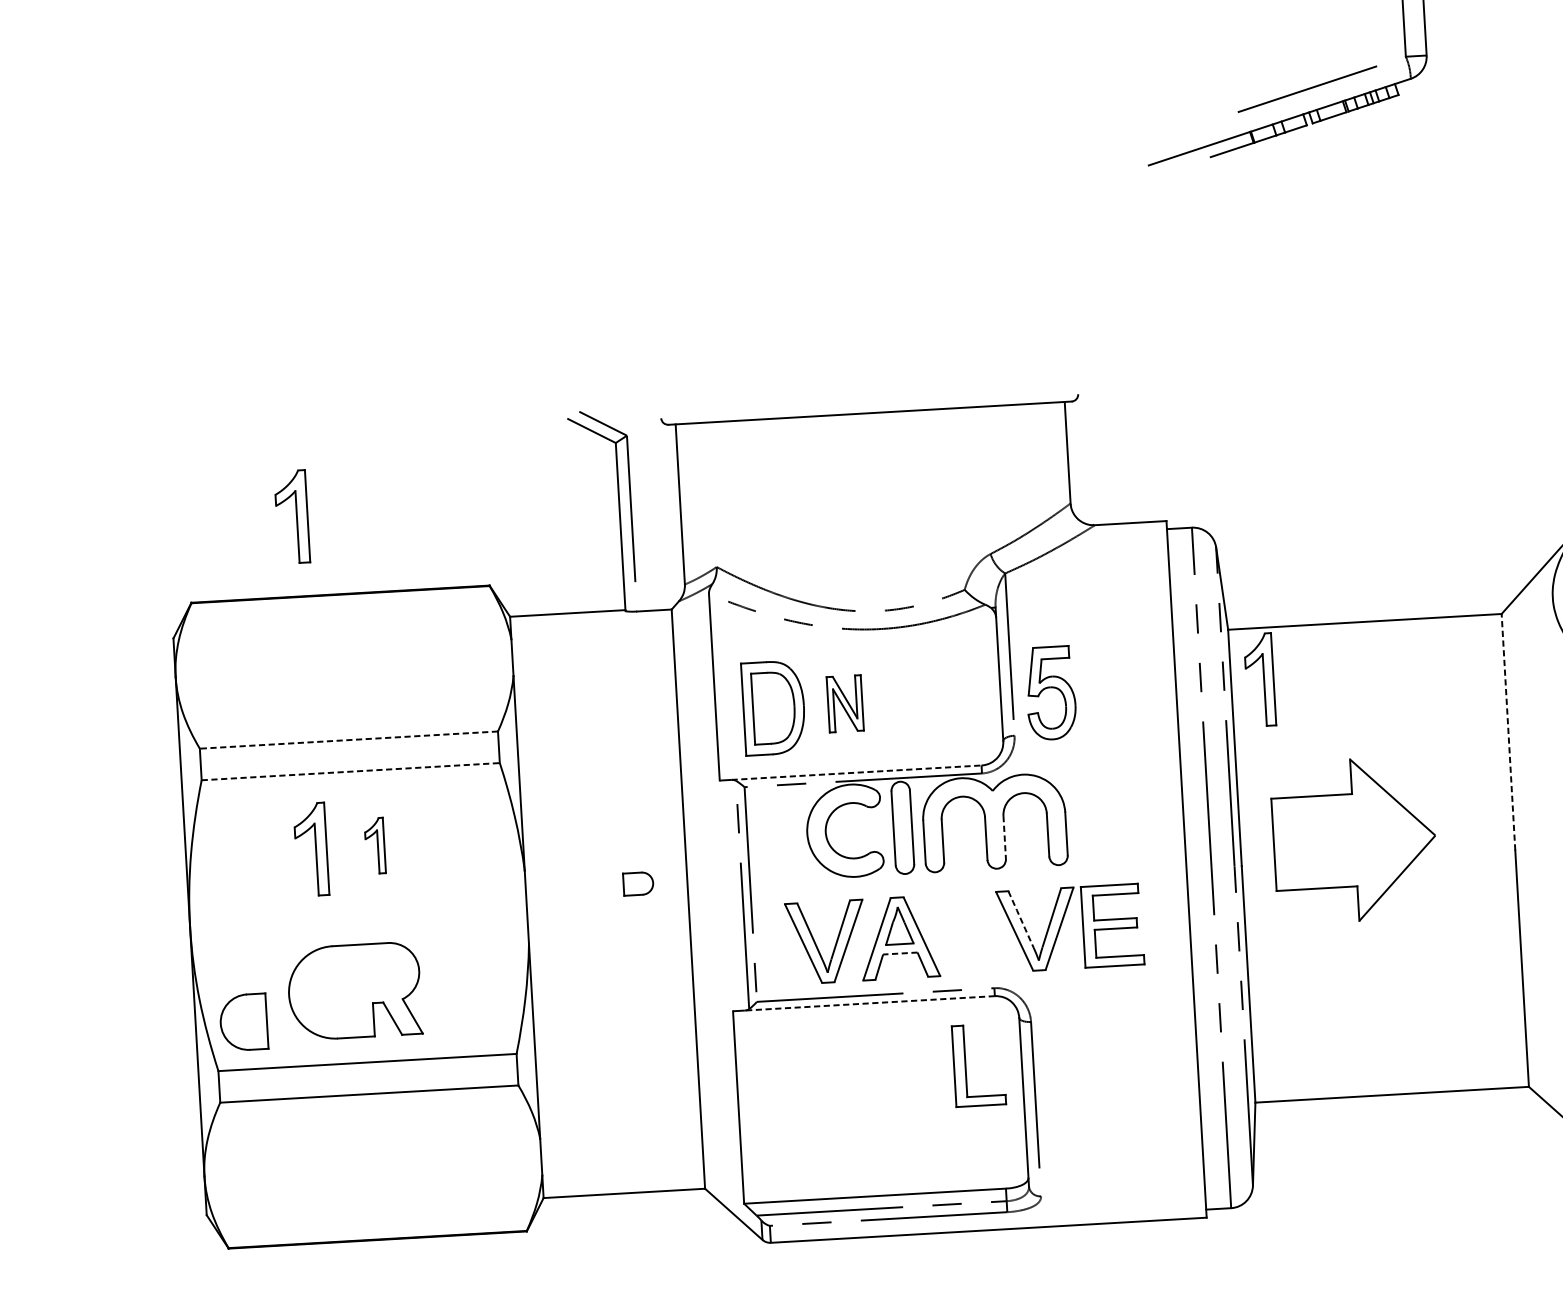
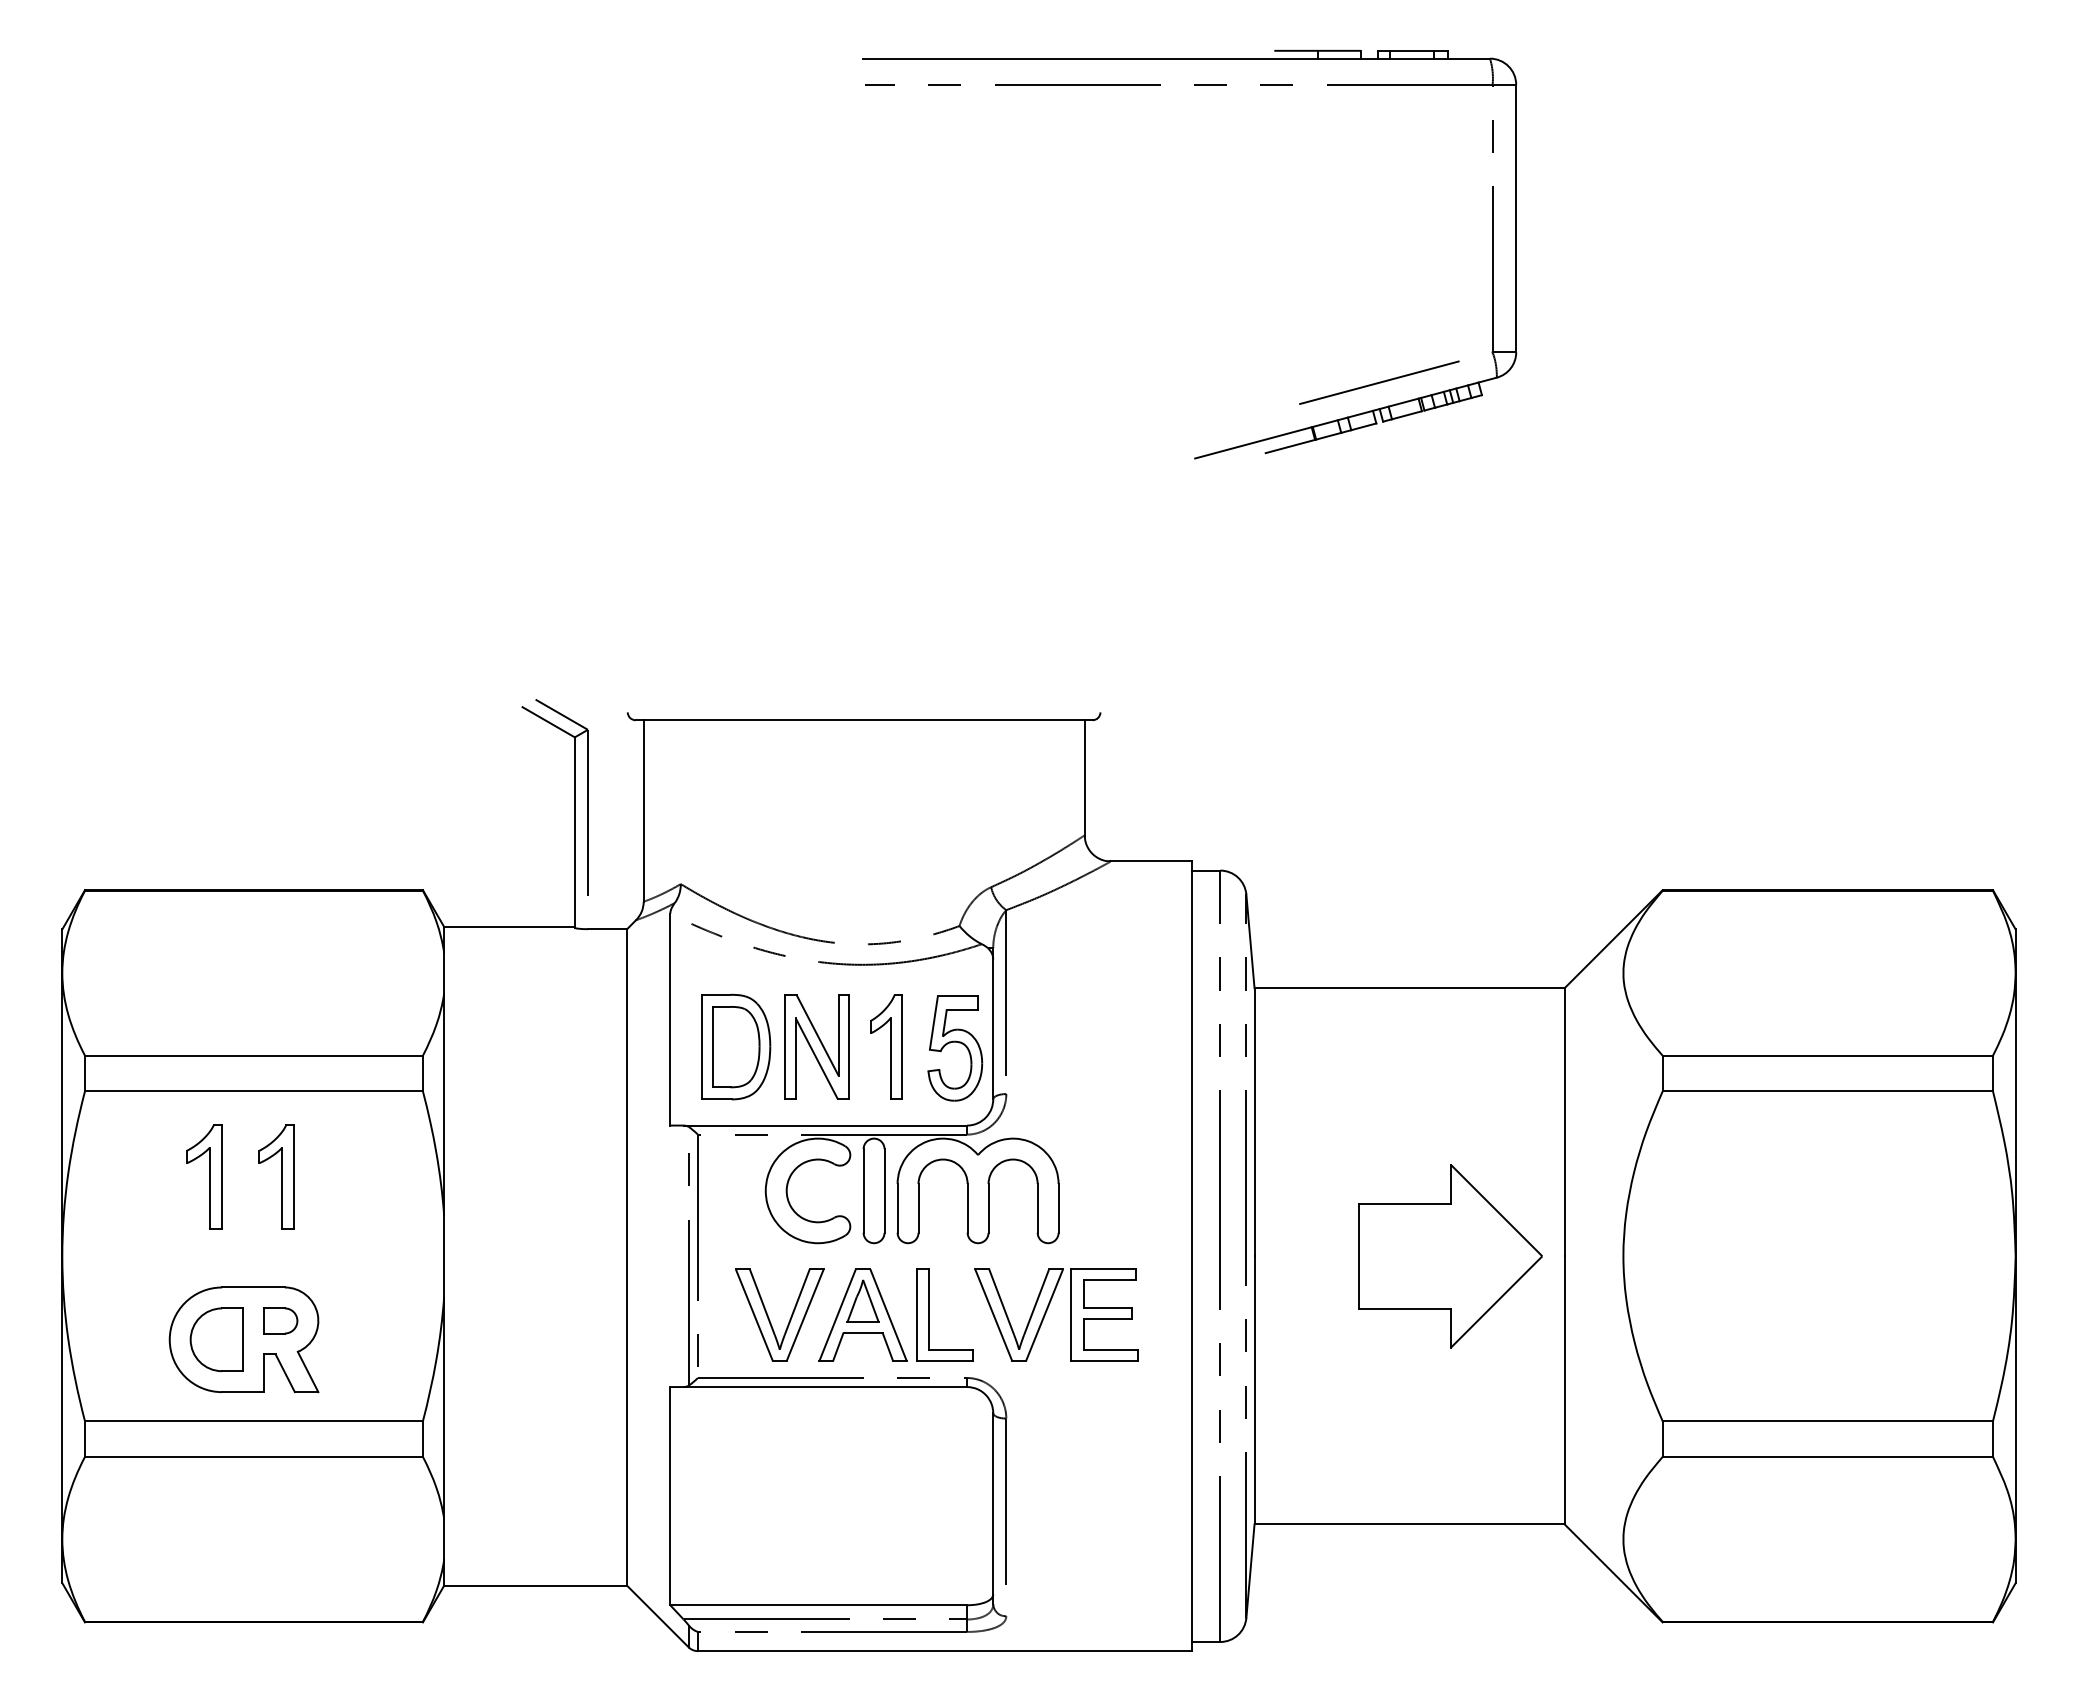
part: (292, 516) -> (204, 799), removed
part: (1260, 679) -> (886, 1046), moved
part: (1051, 693) -> (955, 1048), moved
part: (844, 703) -> (816, 1046), size x1.67
line: (1508, 731) -> (1564, 1121), dashed -> solid
line: (348, 739) -> (253, 1055), dashed -> solid
line: (350, 771) -> (253, 1091), dashed -> solid
line: (856, 772) -> (825, 1125), dashed -> solid
line: (1004, 837) -> (988, 1208), dashed -> solid
part: (1354, 840) -> (1450, 1256), moved
part: (374, 845) -> (276, 1176), size x1.67
part: (638, 883) -> (280, 1320), moved
line: (1020, 919) -> (1001, 1302), dashed -> solid
line: (900, 953) -> (863, 1332), dashed -> solid
line: (869, 1003) -> (825, 1387), dashed -> solid
part: (243, 1022) -> (216, 1339), moved
part: (965, 1065) -> (929, 1314), moved

